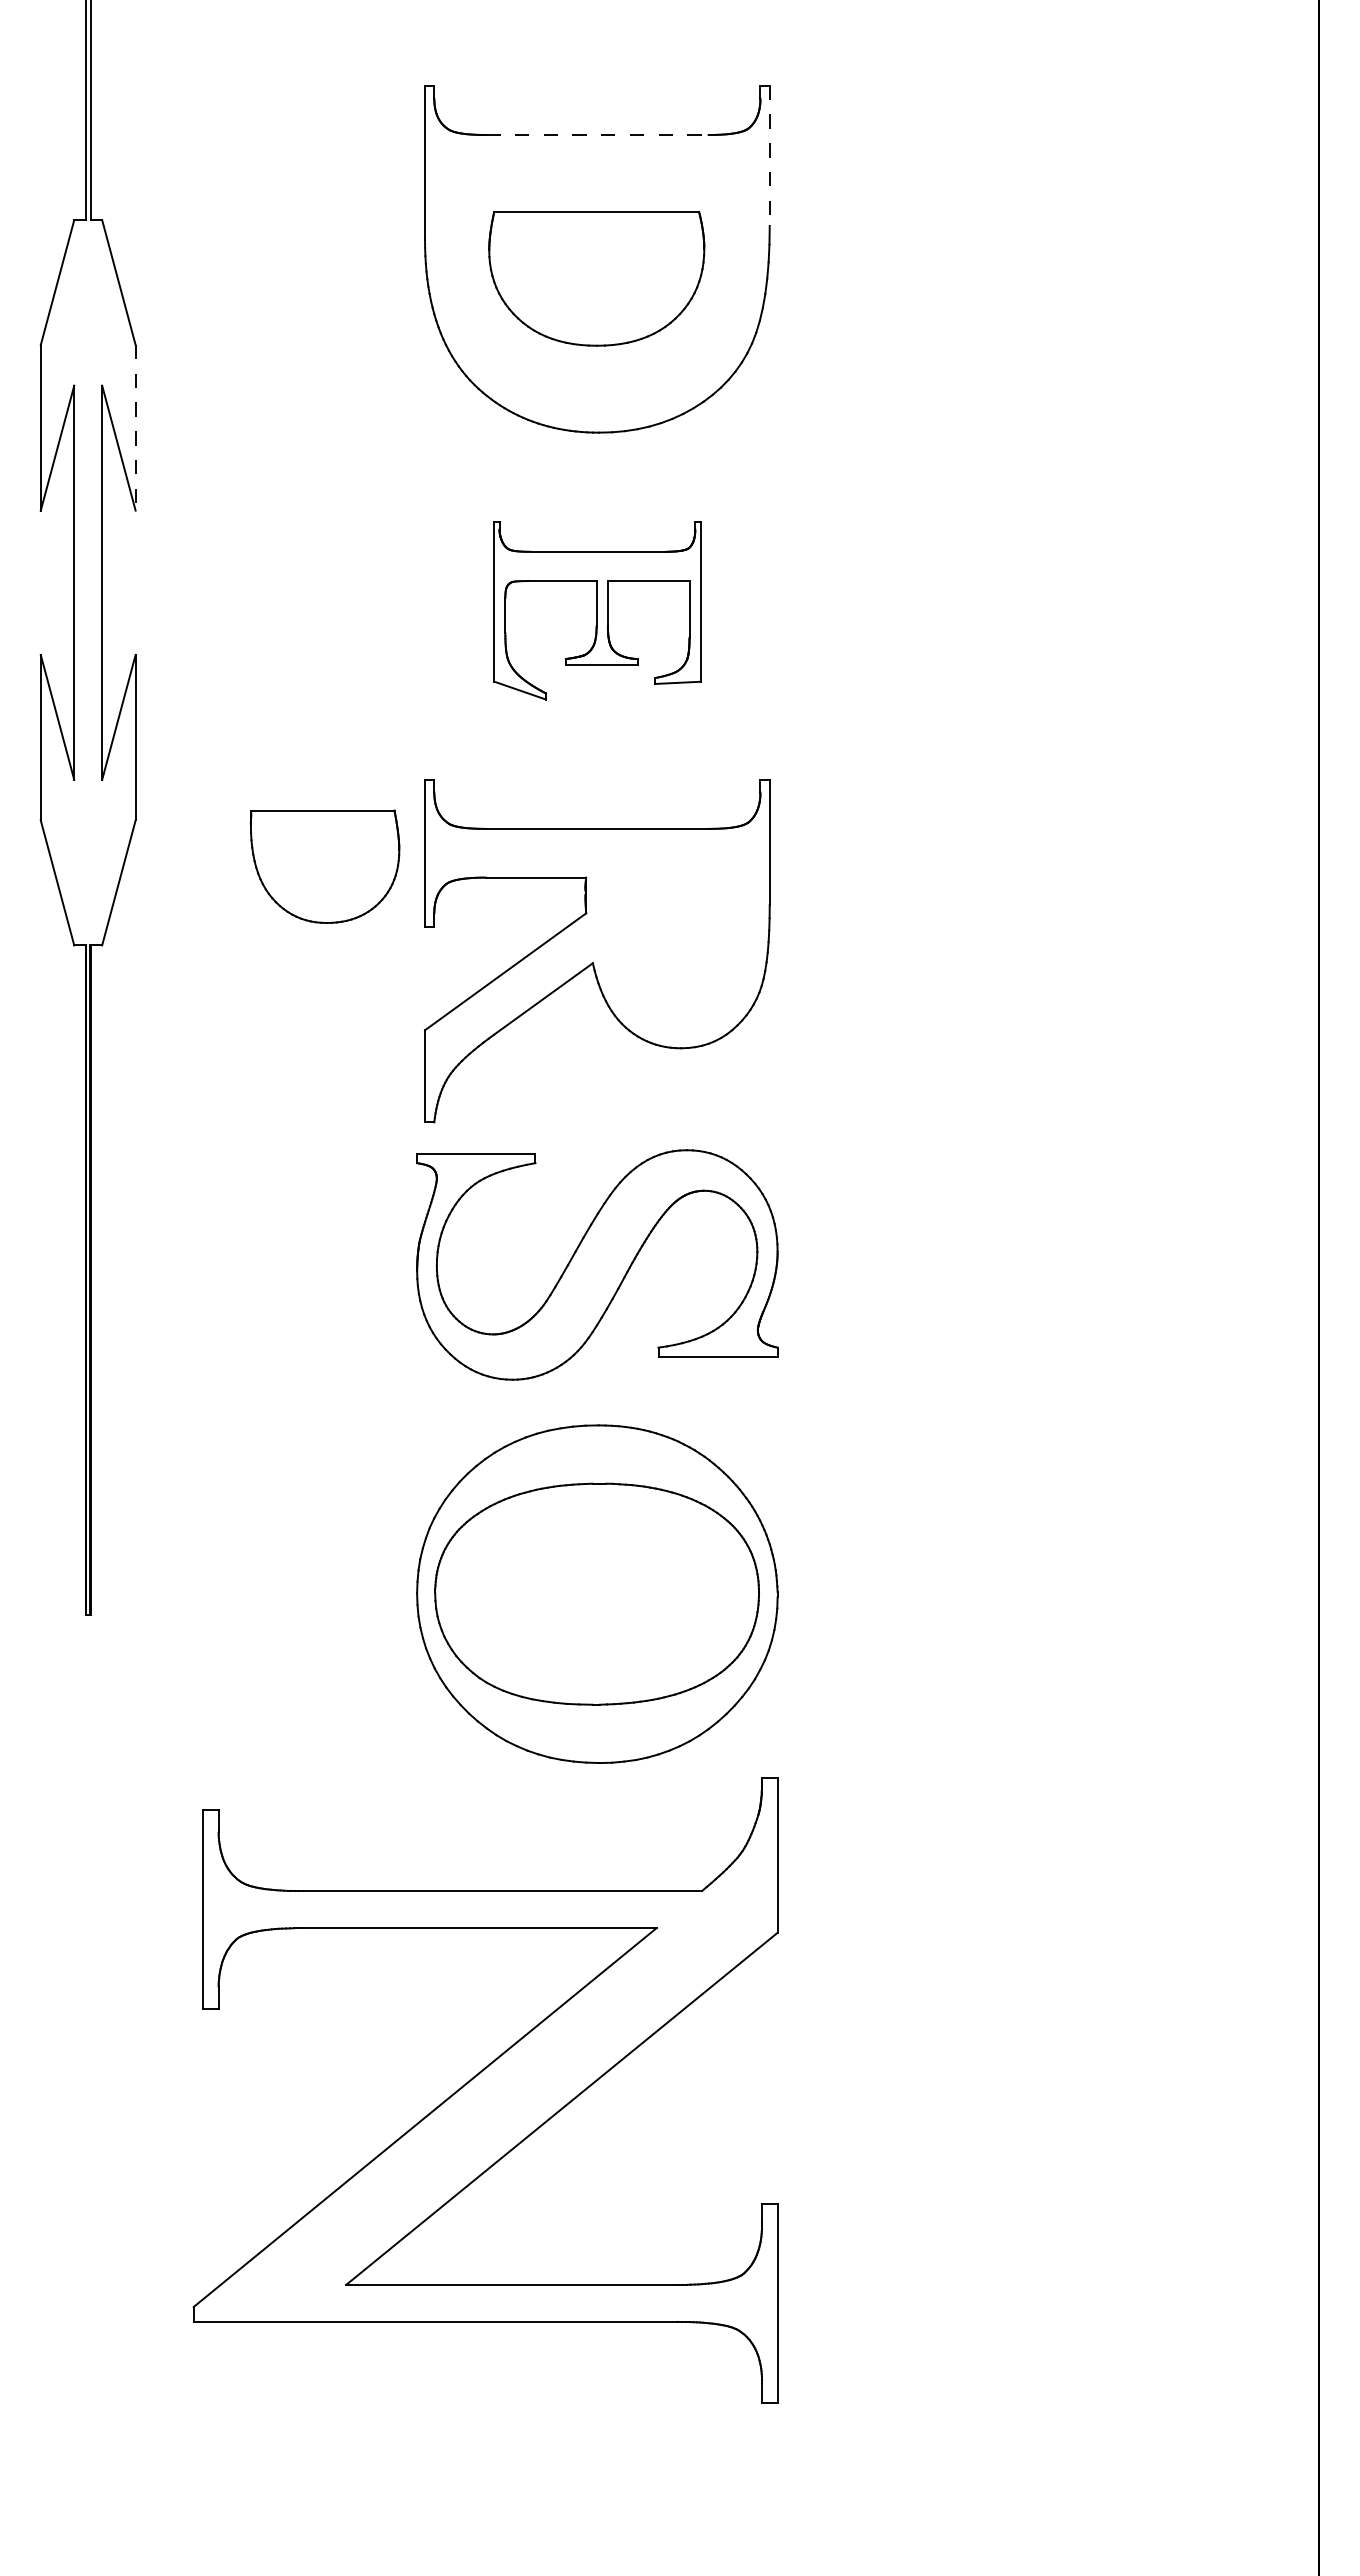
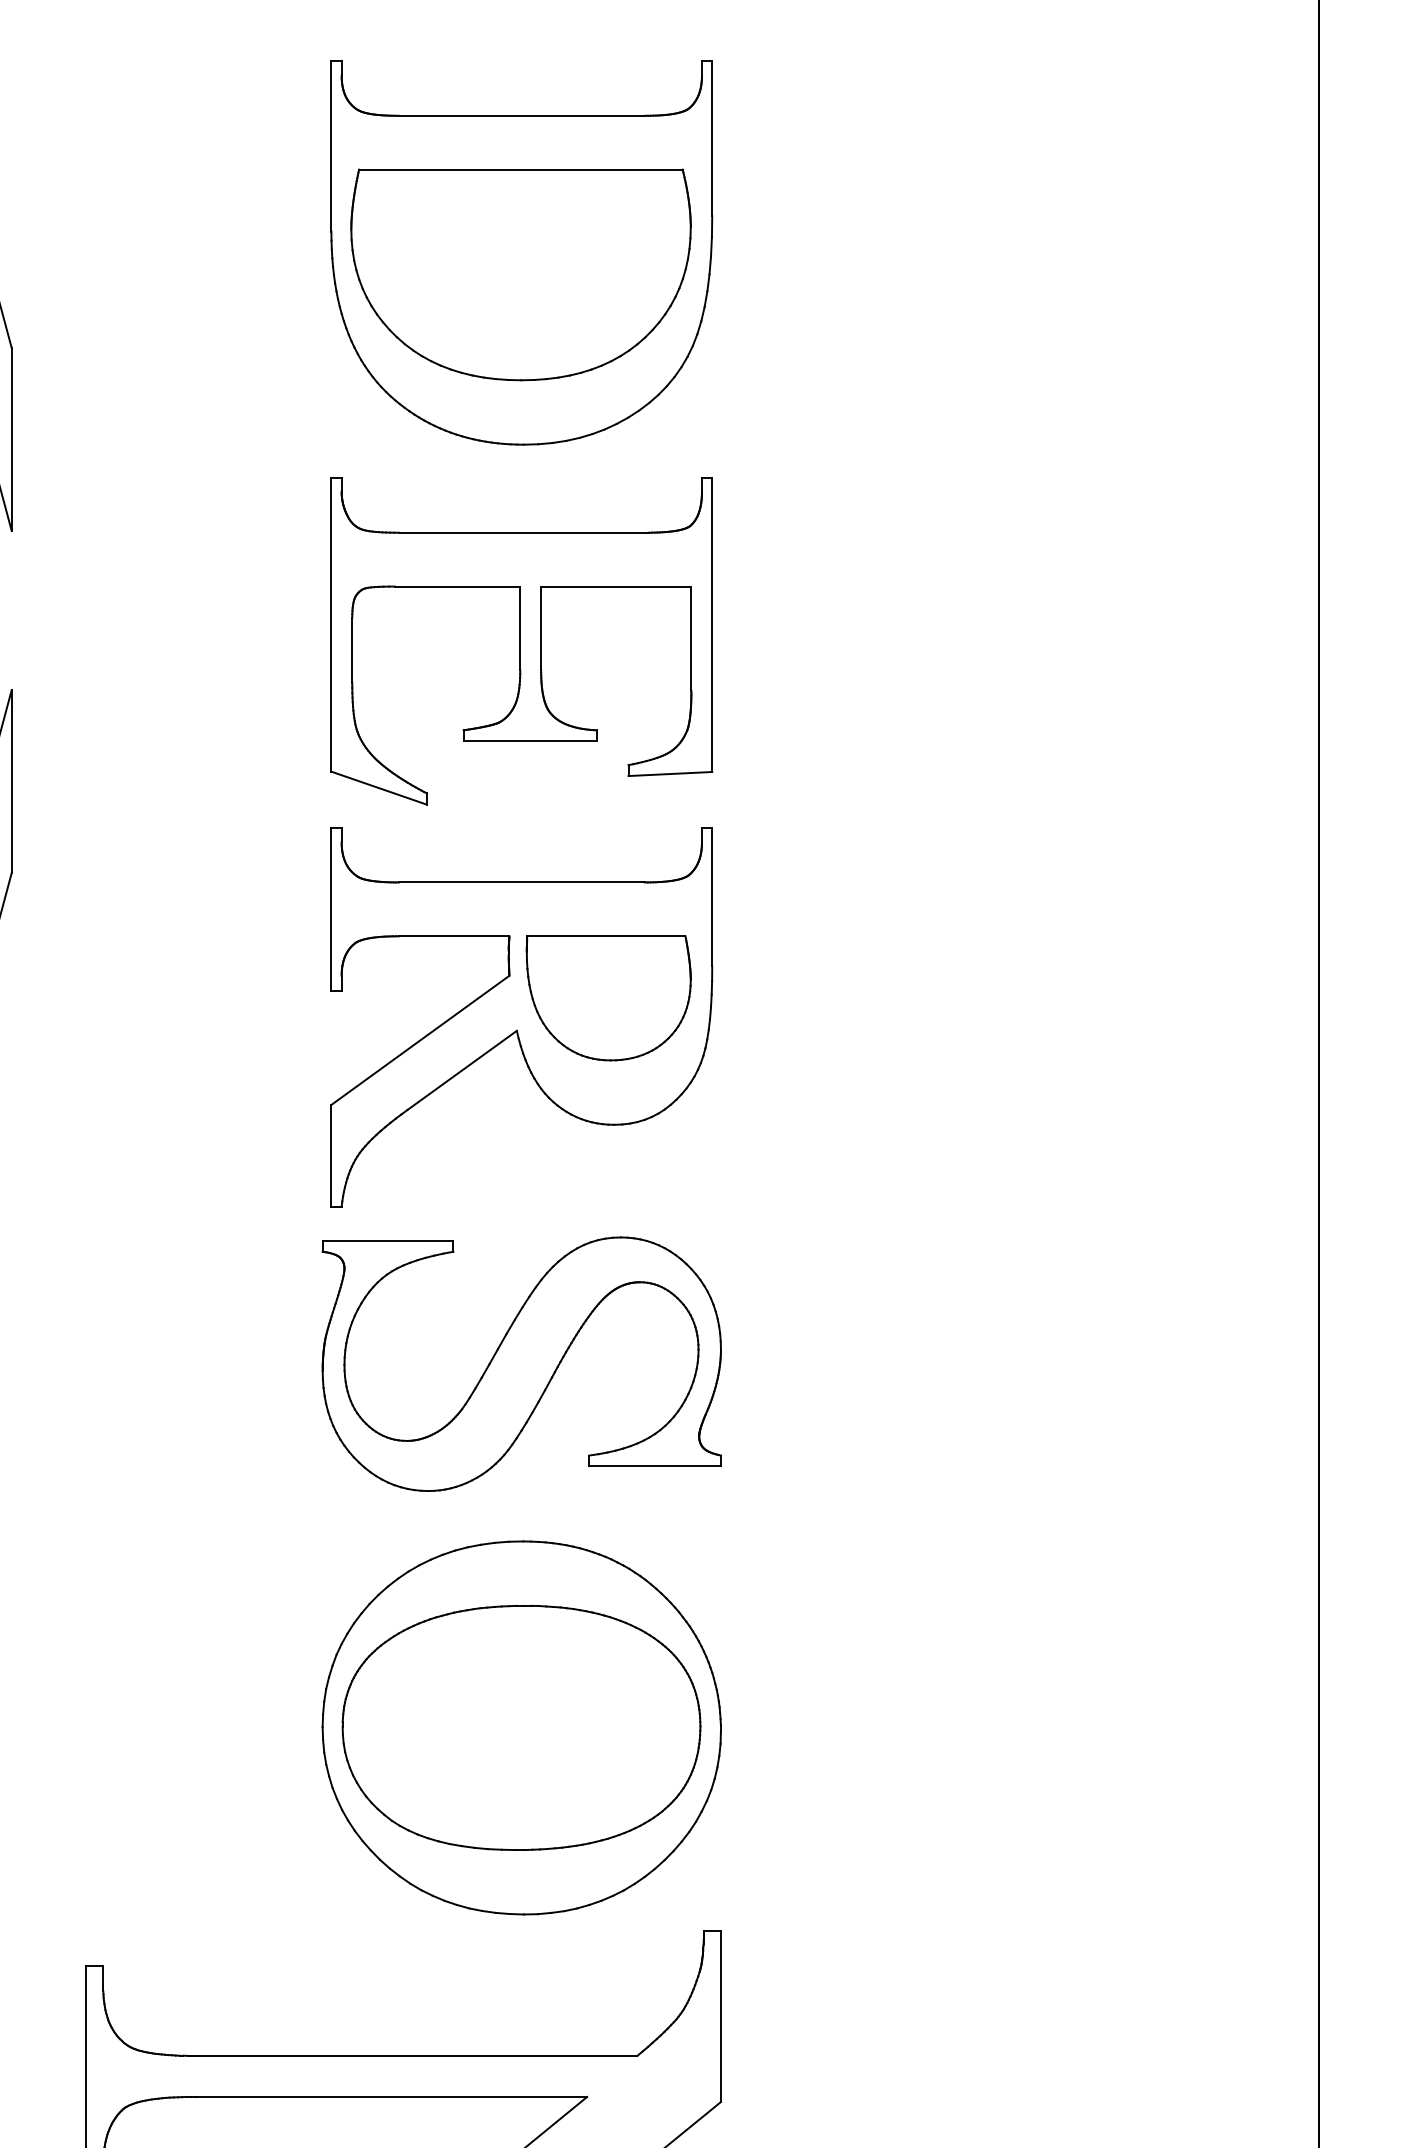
line: (597, 135) -> (521, 116), dashed -> solid
line: (769, 156) -> (711, 139), dashed -> solid
part: (596, 278) -> (520, 274), size x1.43
line: (135, 427) -> (11, 438), dashed -> solid
part: (597, 610) -> (521, 641), size x1.67
part: (324, 866) -> (608, 998), moved

